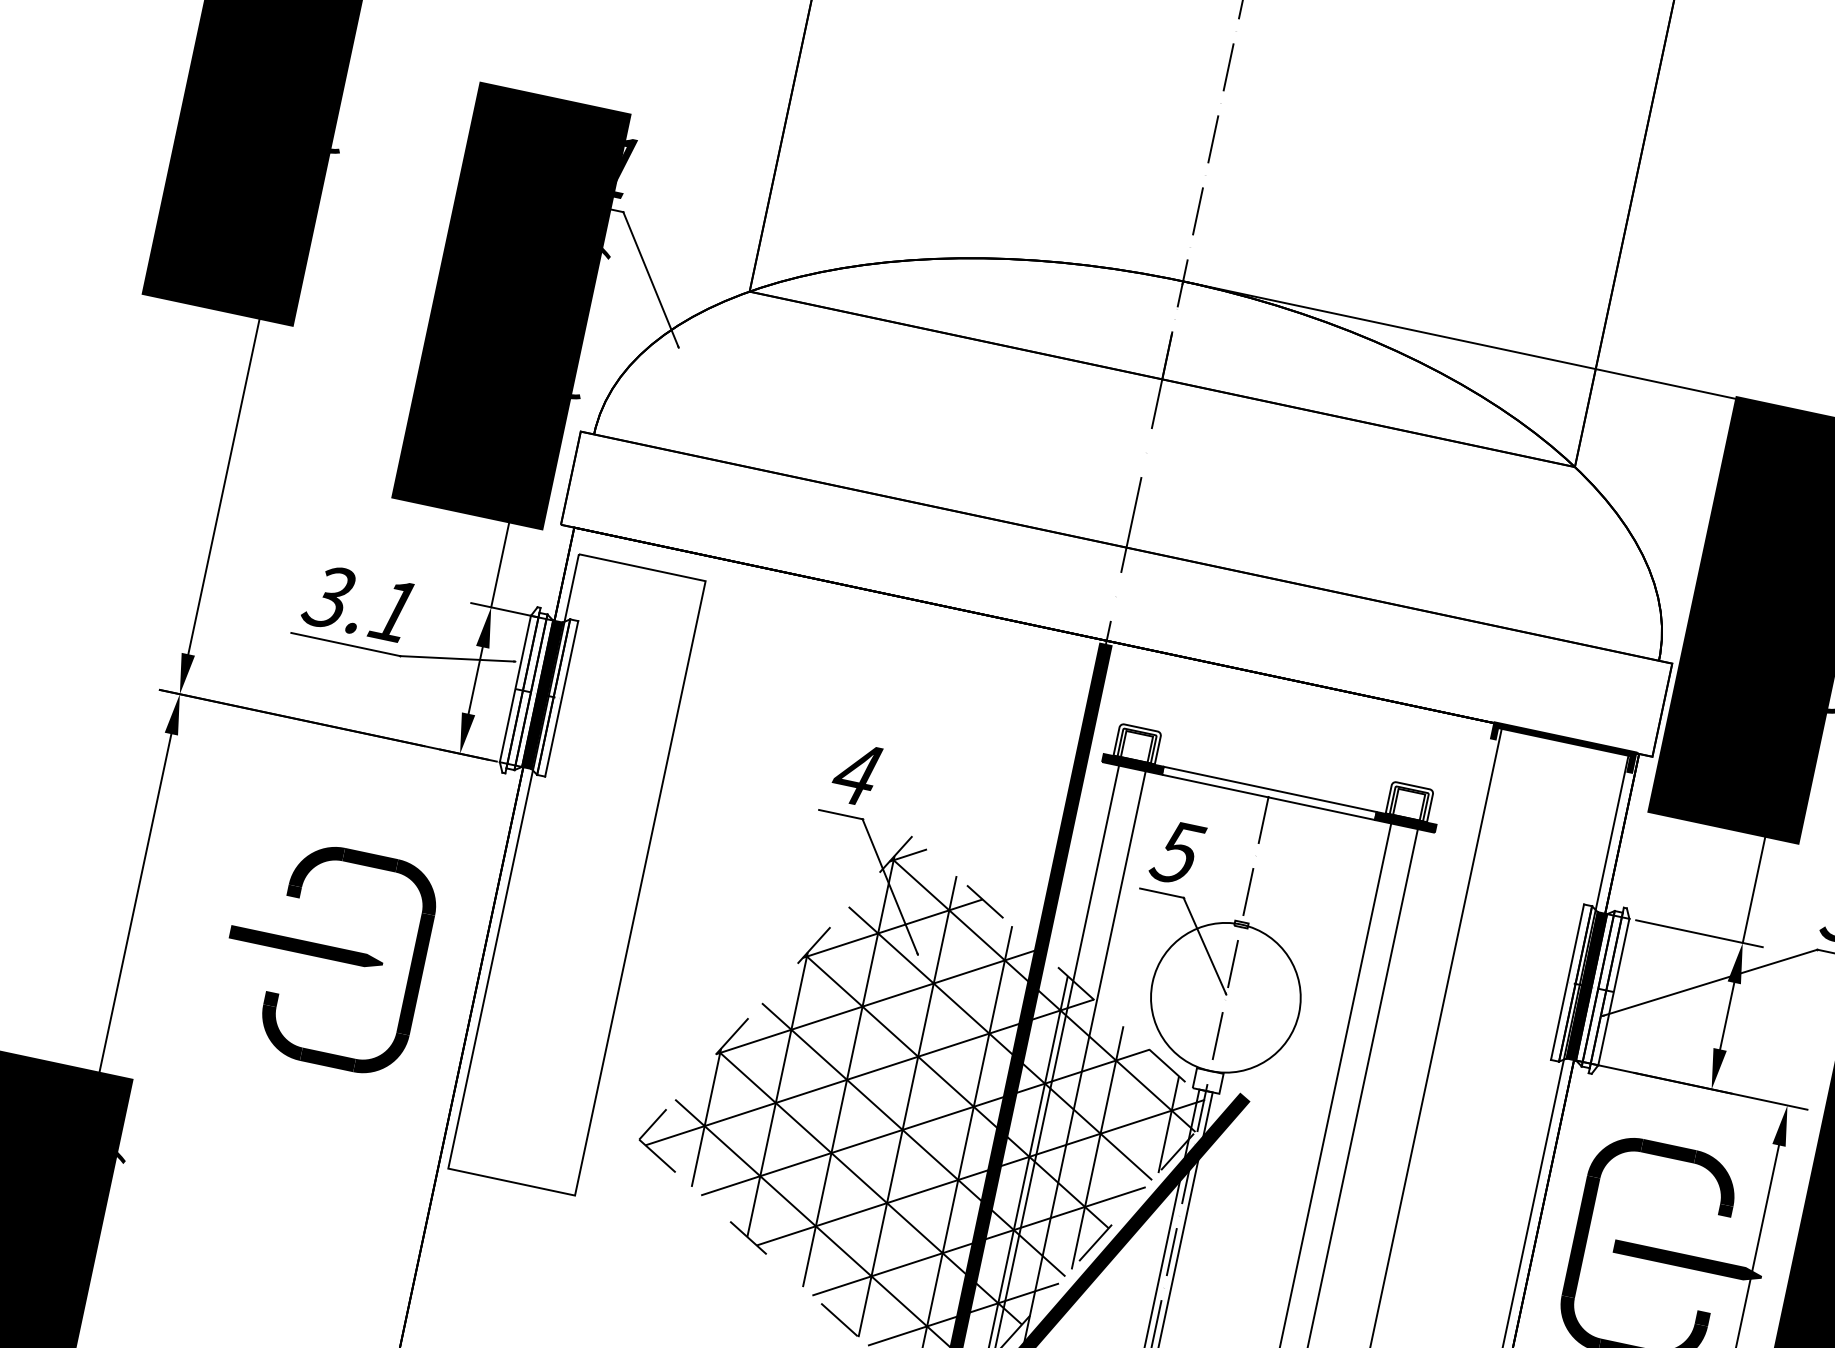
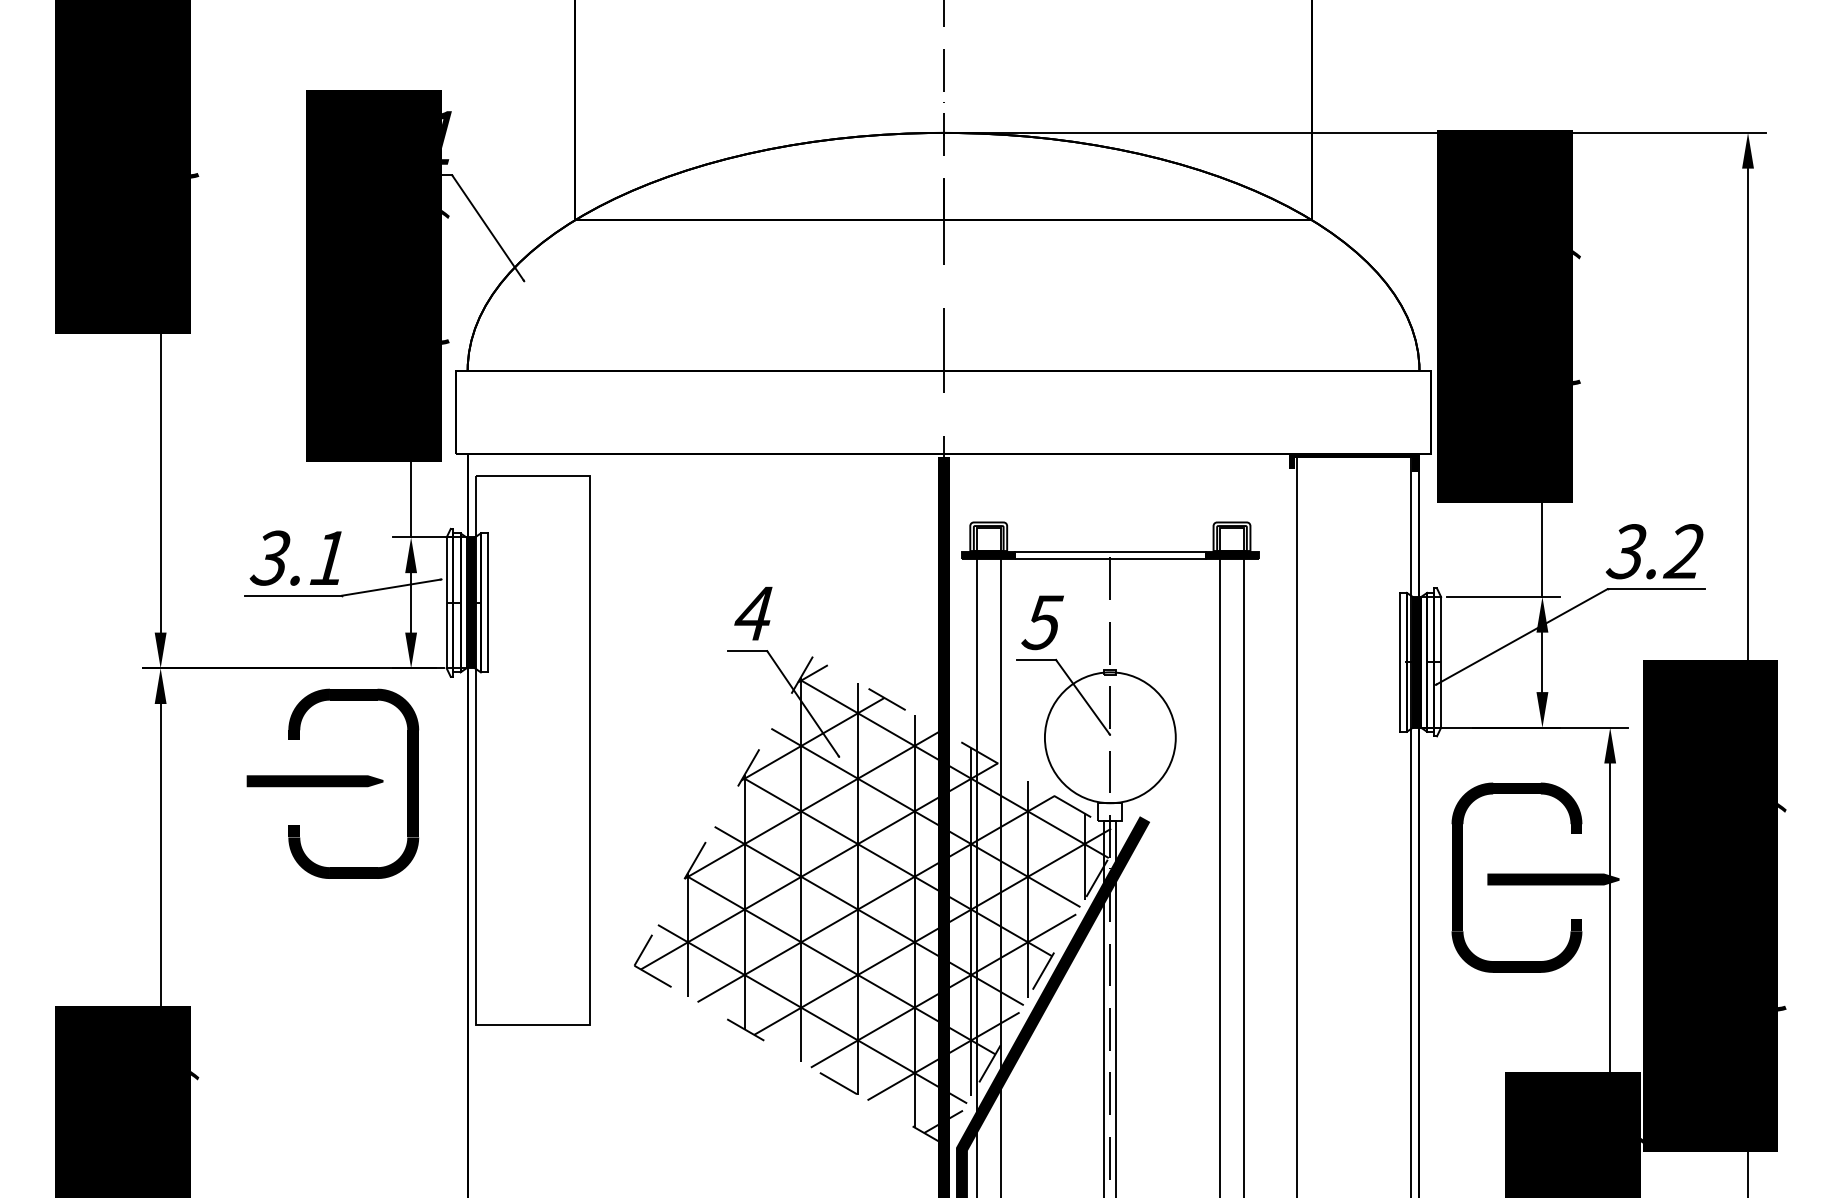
part: (325, 954) -> (332, 783), moved

